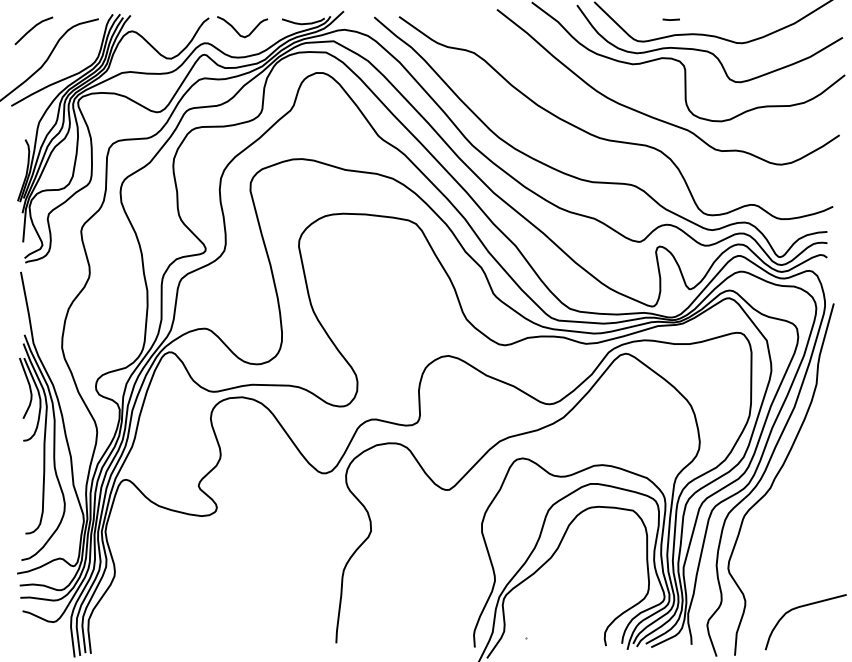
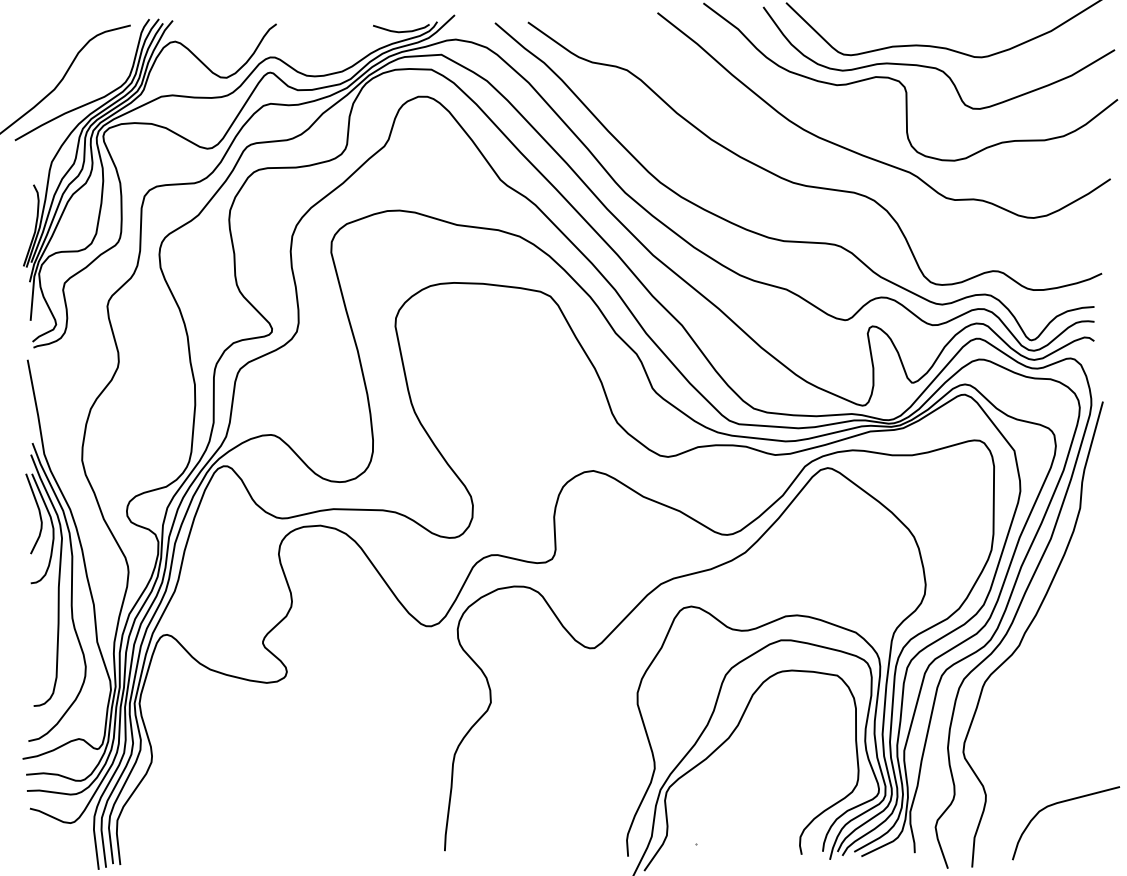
line: (670, 19) -> (887, 26), removed
line: (32, 28) -> (43, 38), removed
curve: (236, 30) -> (313, 40), removed

